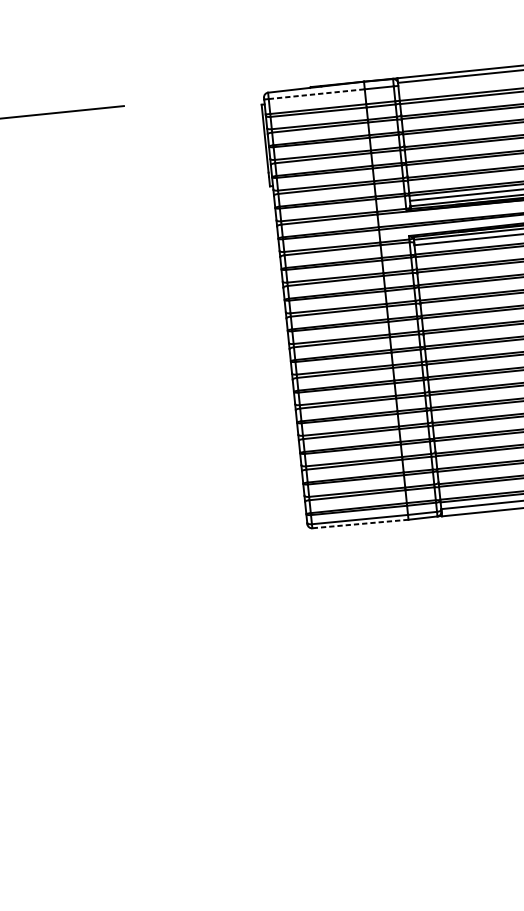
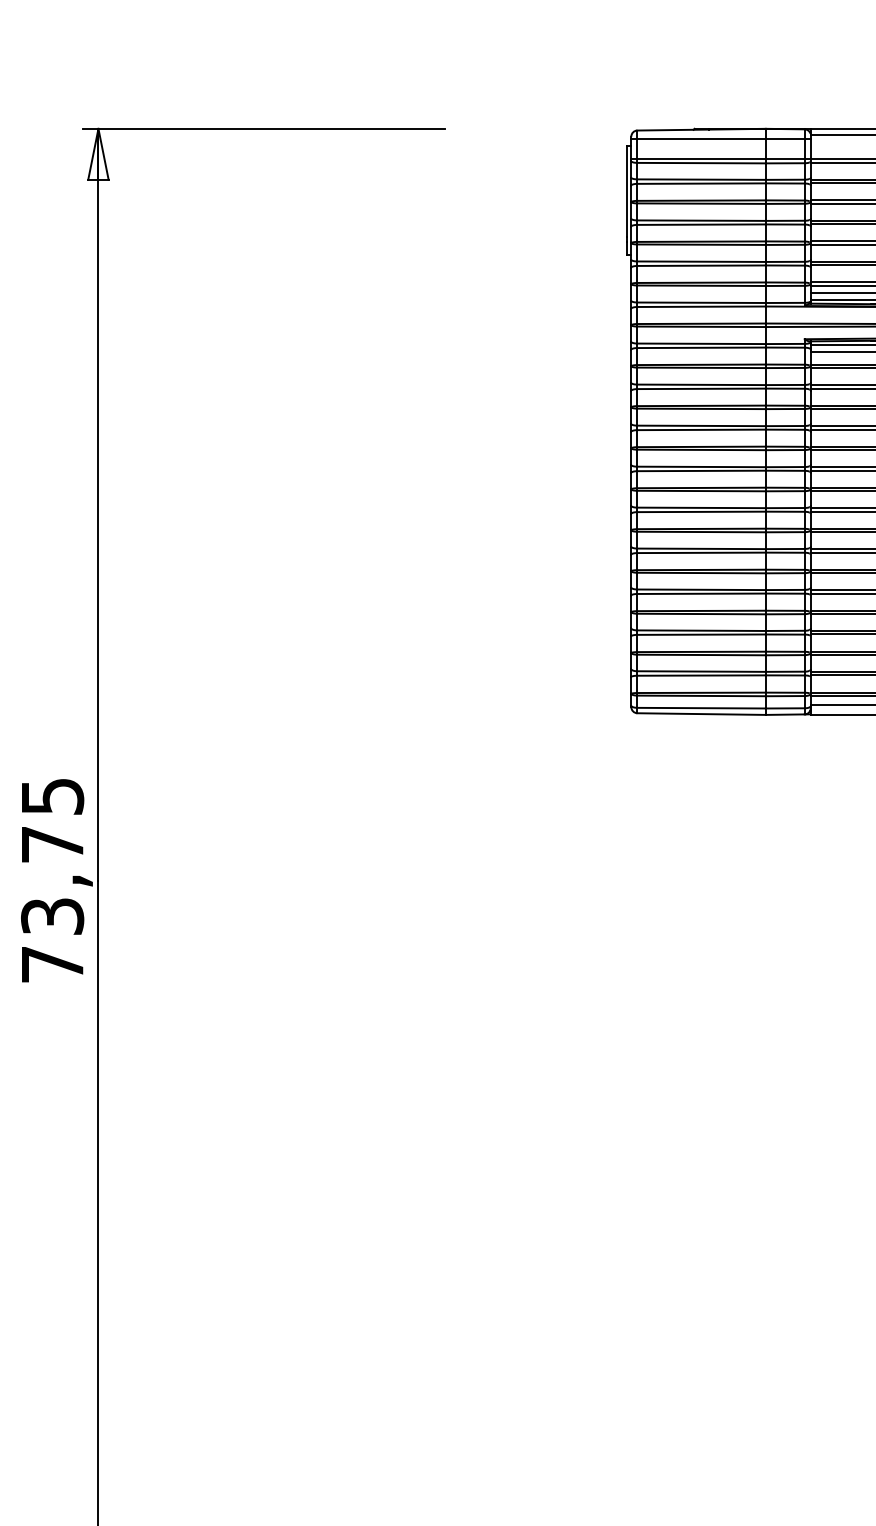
line: (317, 94) -> (702, 139), dashed -> solid
line: (360, 524) -> (701, 714), dashed -> solid

